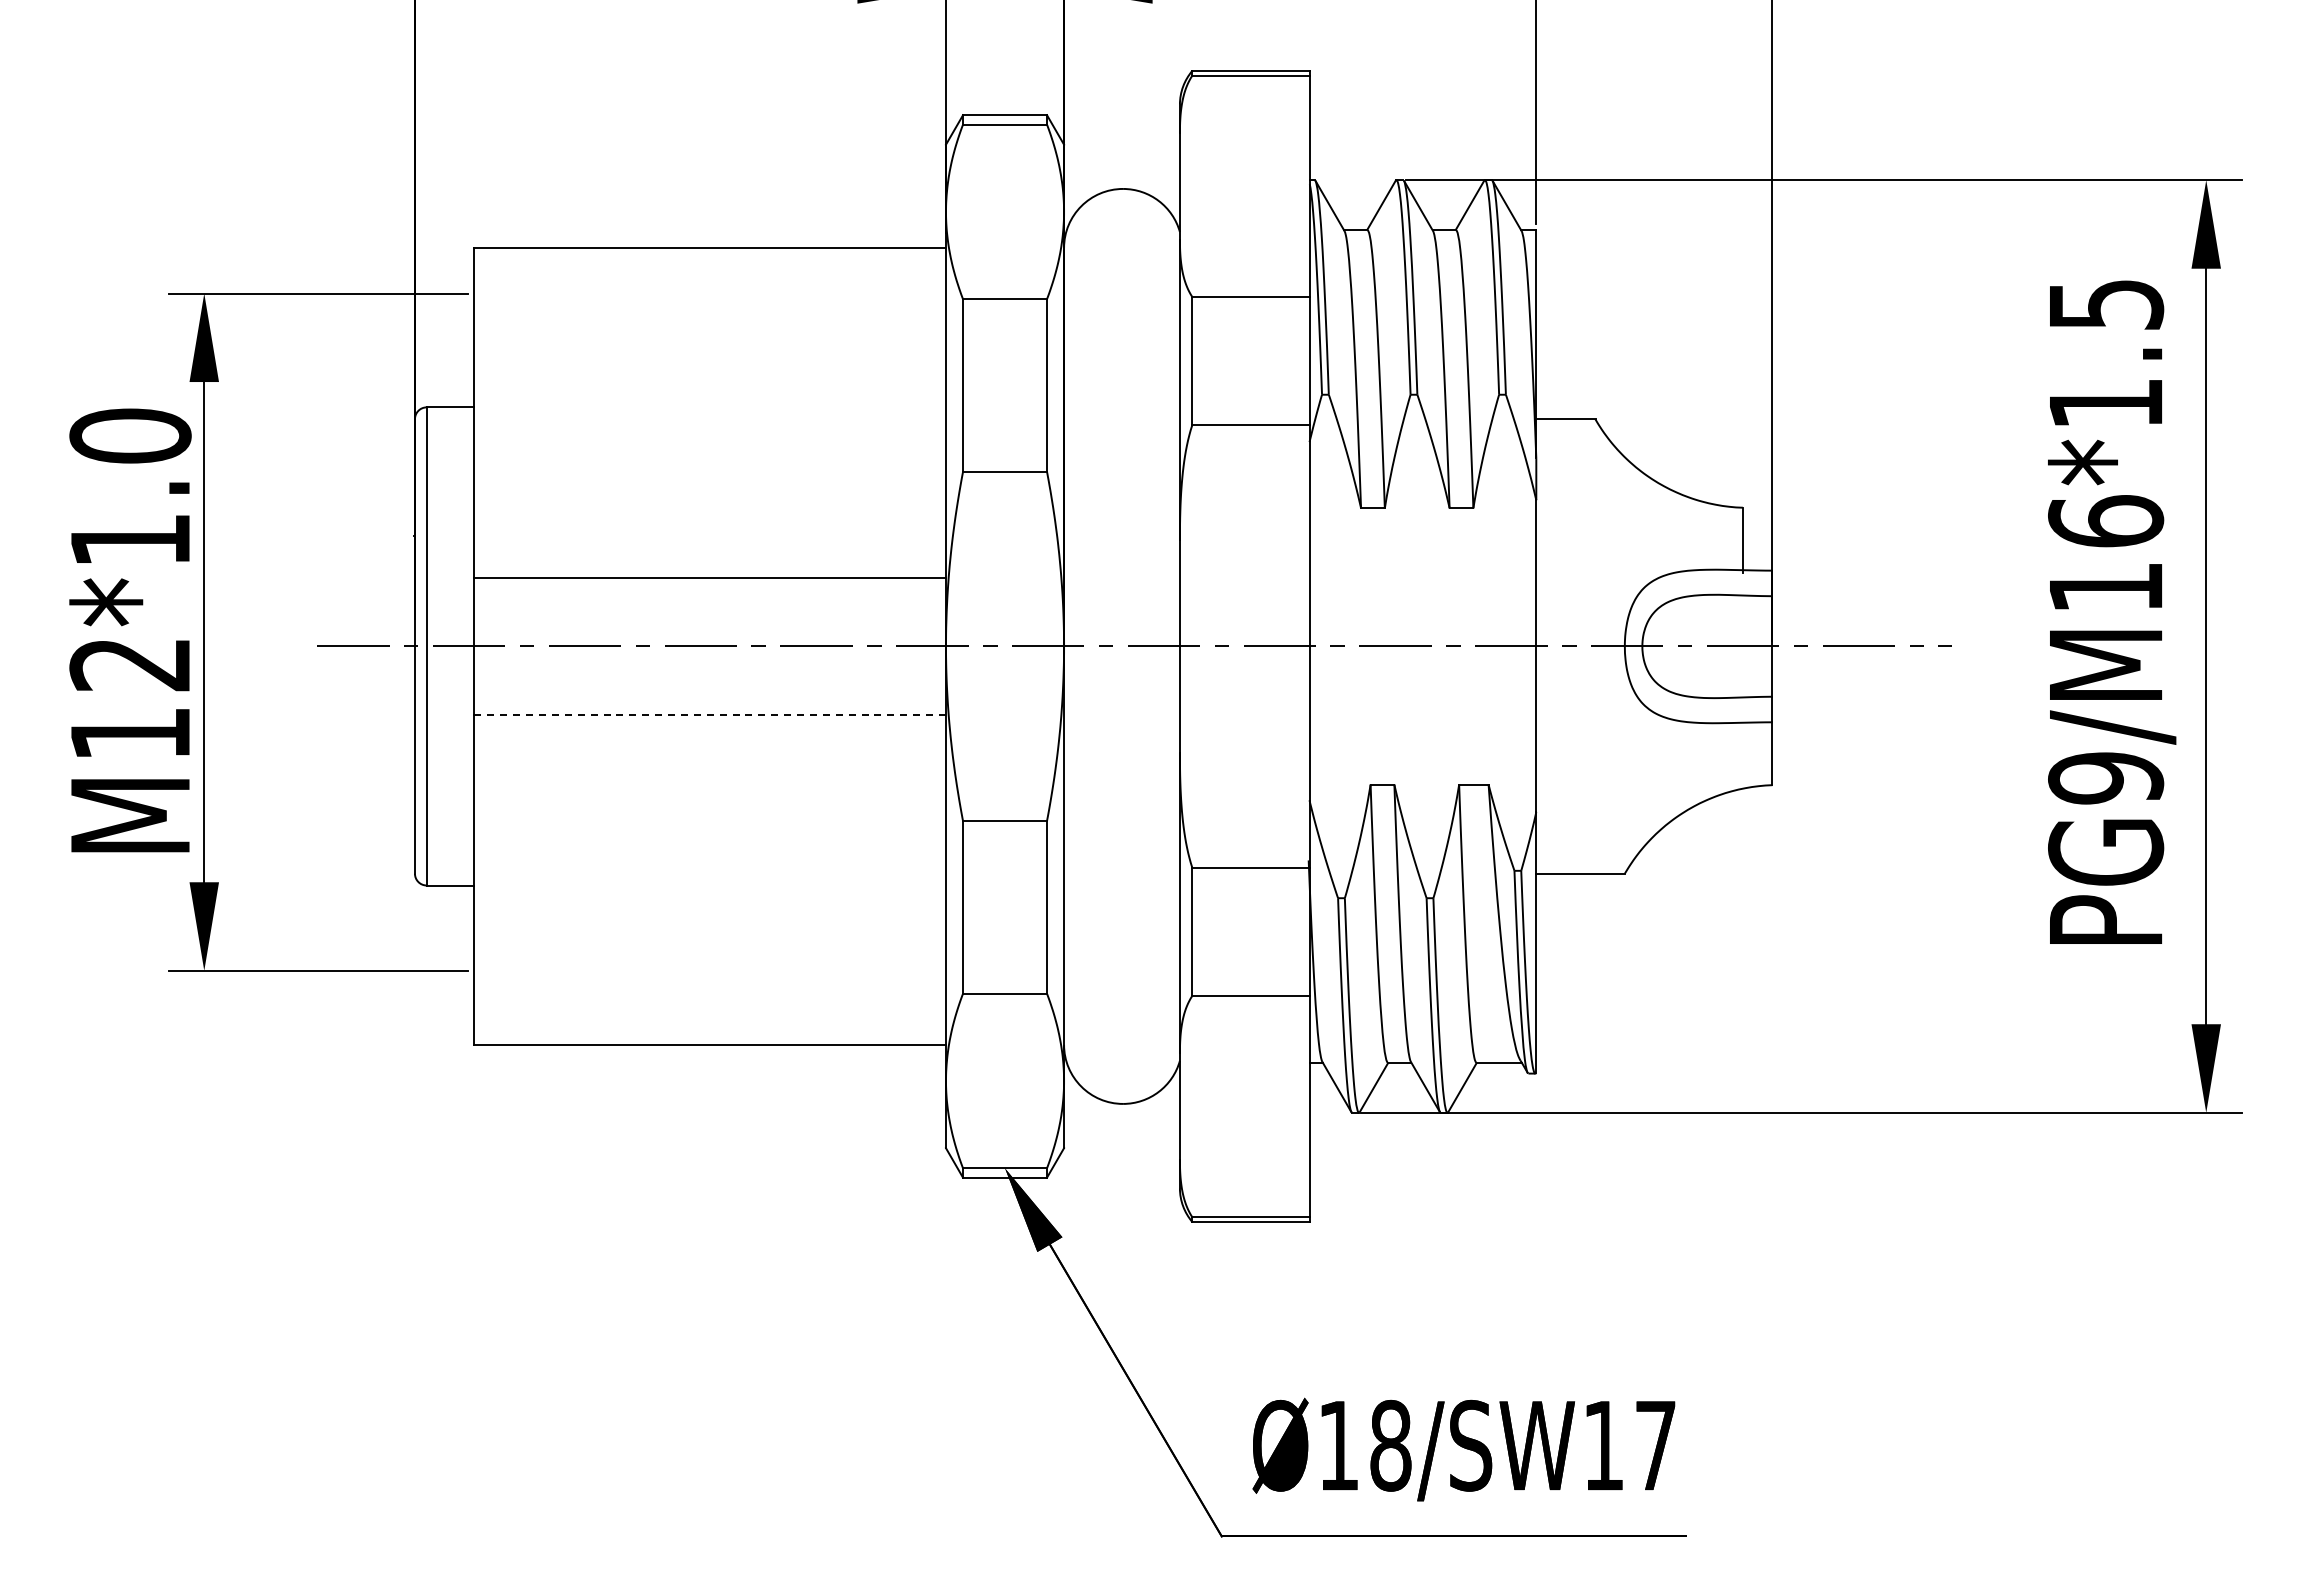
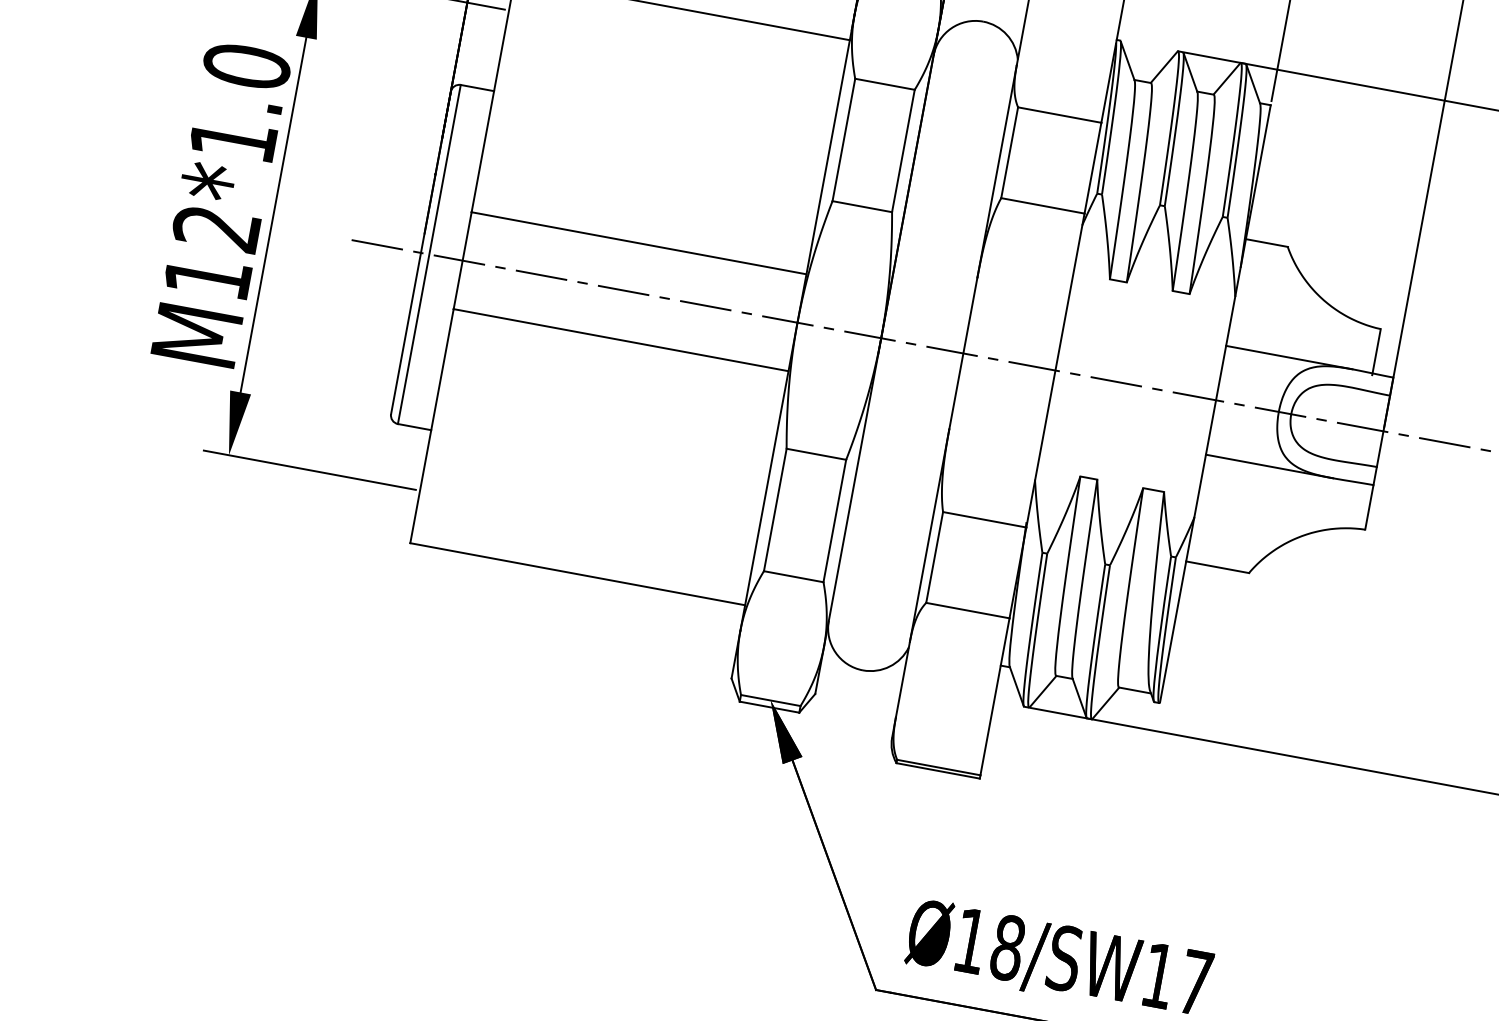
line: (1625, 569) -> (1289, 357), added
line: (709, 714) -> (620, 339), dashed -> solid
line: (1625, 723) -> (1269, 466), added

